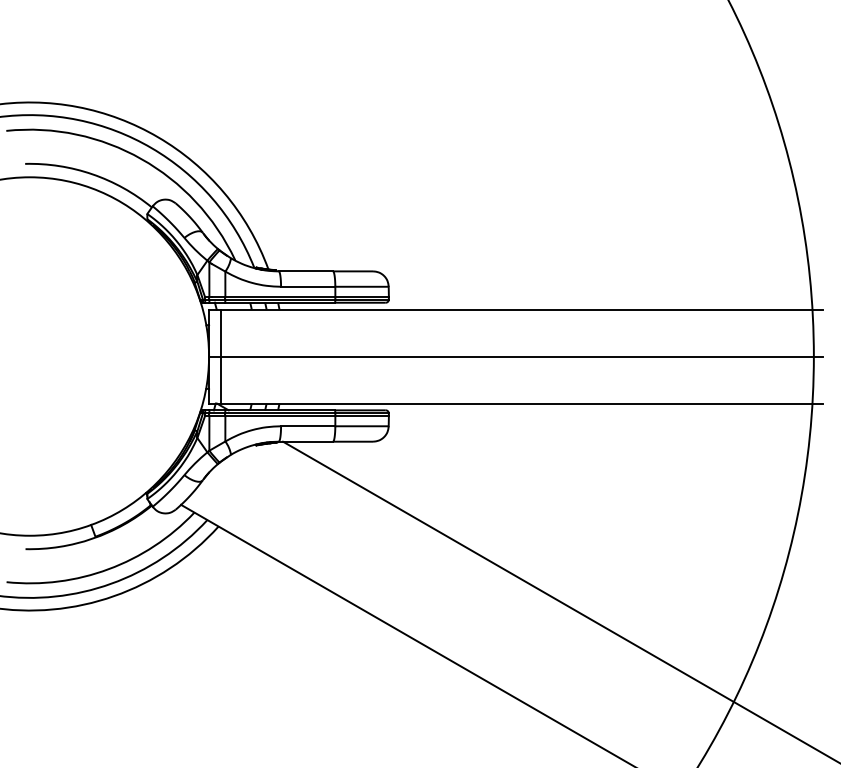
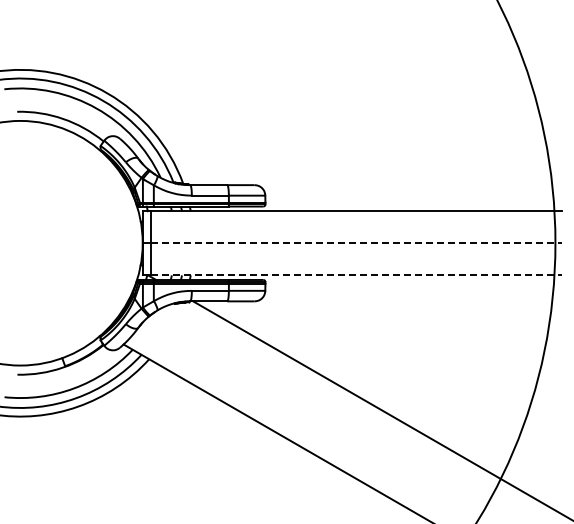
line: (522, 356) -> (356, 243), solid -> dashed
line: (522, 403) -> (356, 275), solid -> dashed

